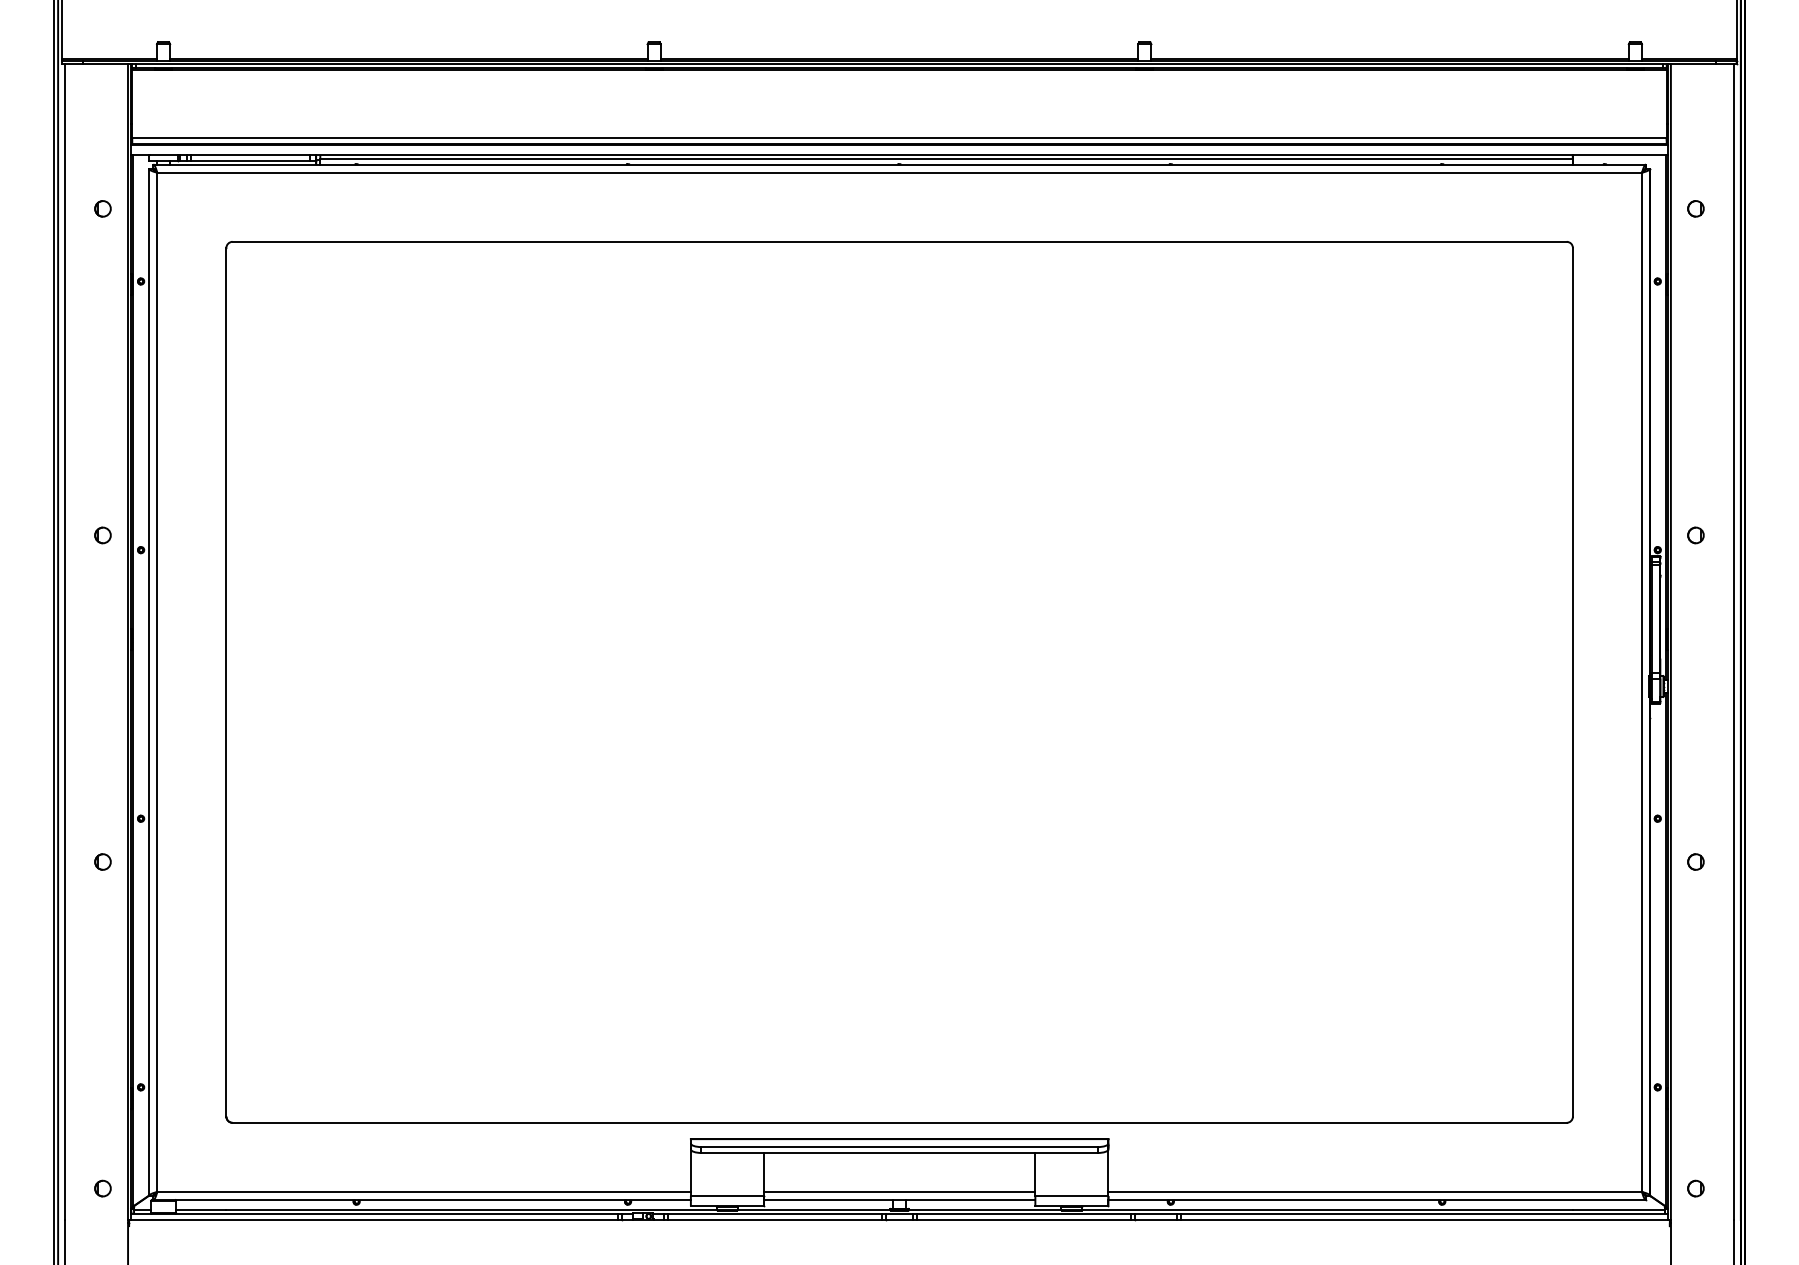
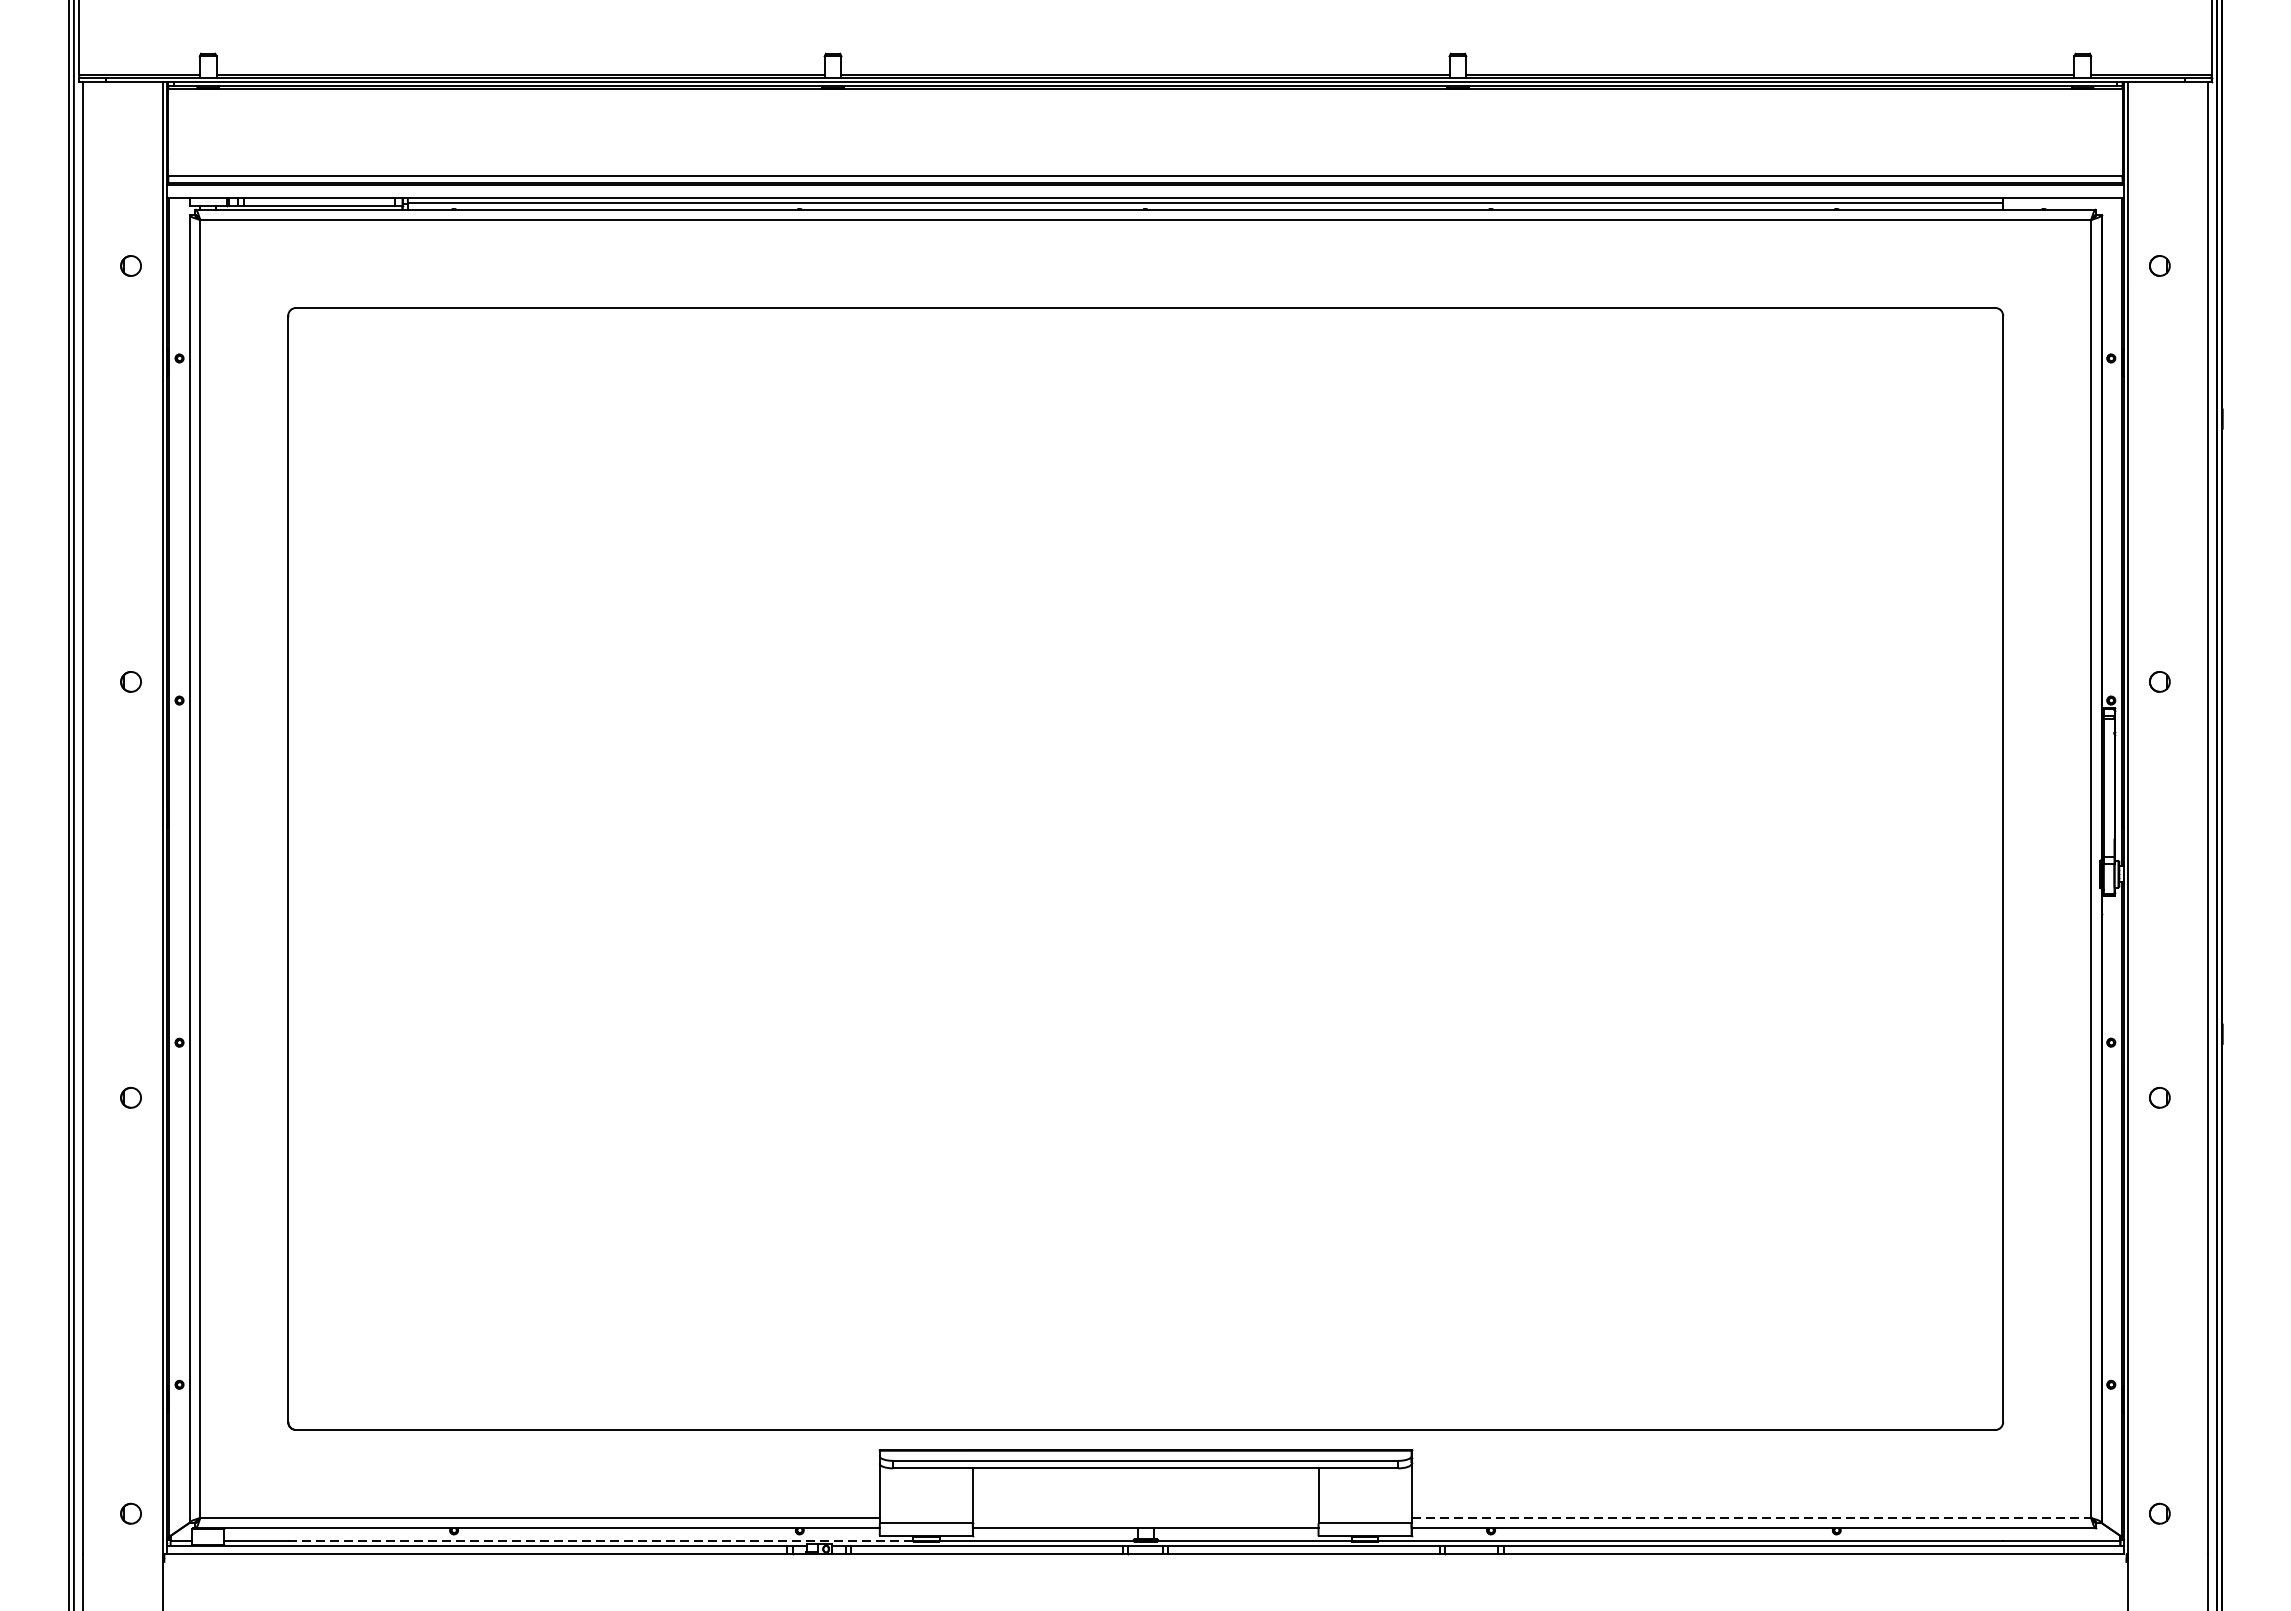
line: (899, 1191) -> (1145, 1517), removed
line: (1375, 1191) -> (1751, 1517), solid -> dashed
line: (472, 1209) -> (601, 1540), solid -> dashed

